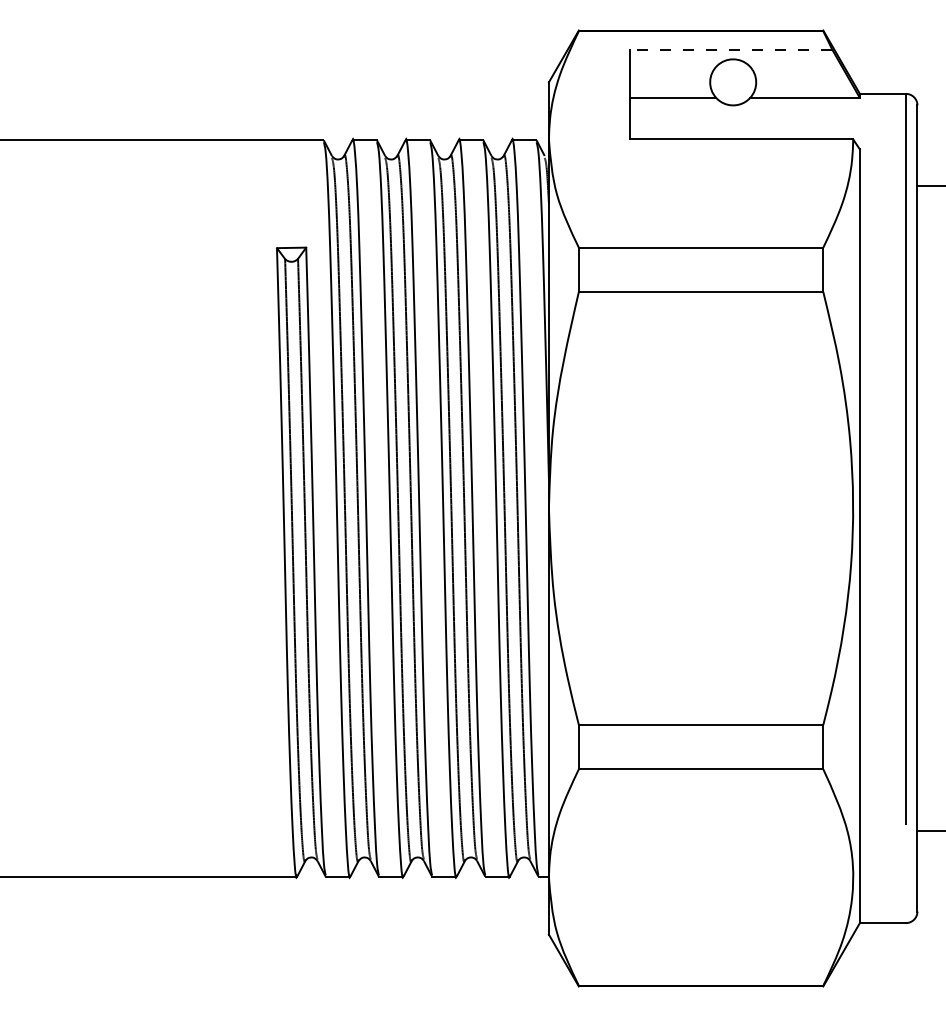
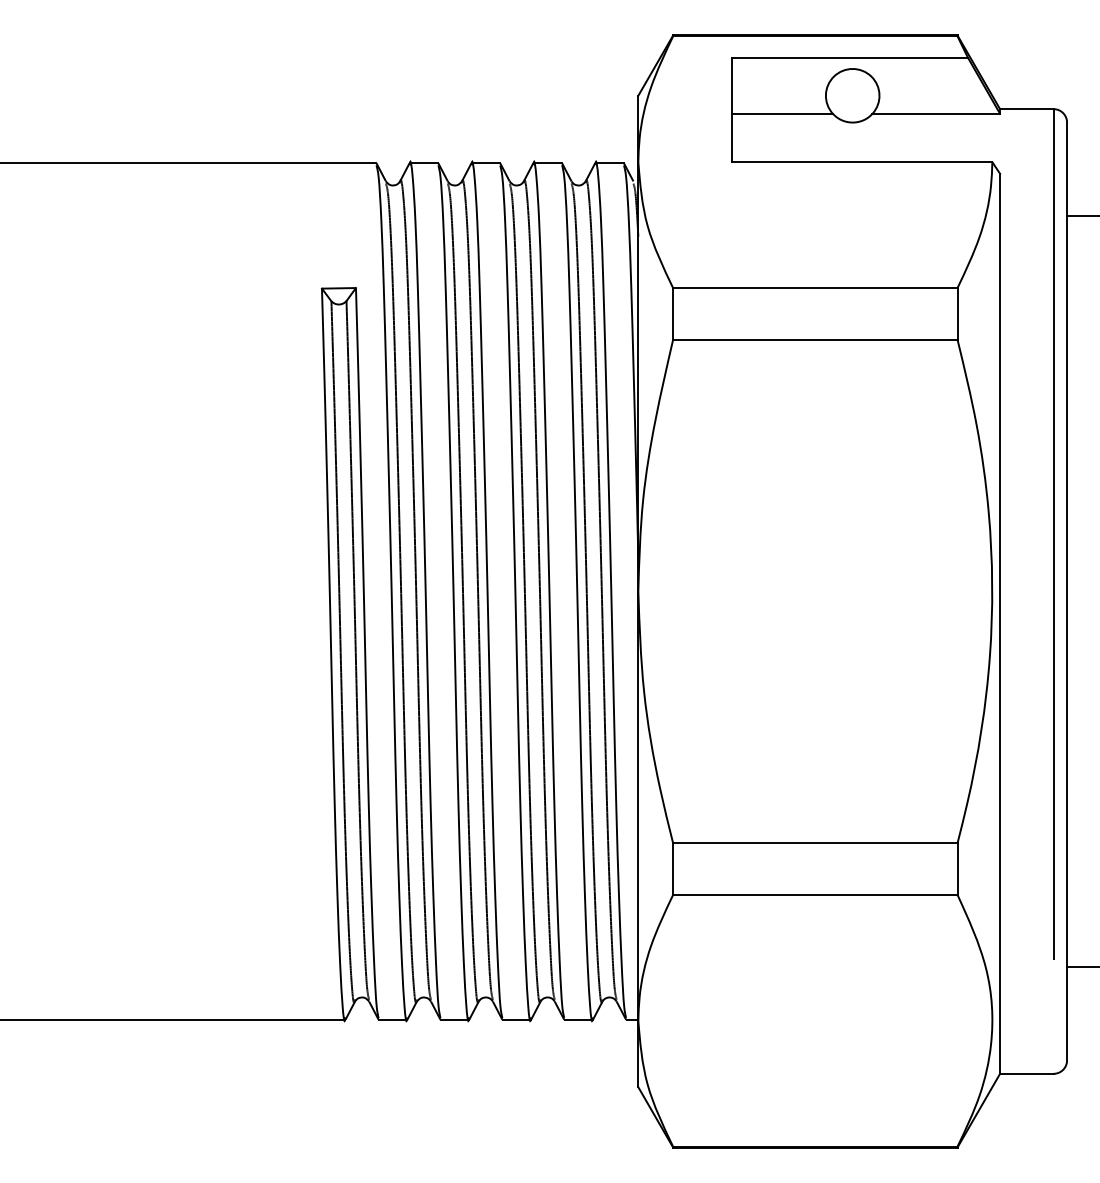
line: (731, 49) -> (850, 57), dashed -> solid

